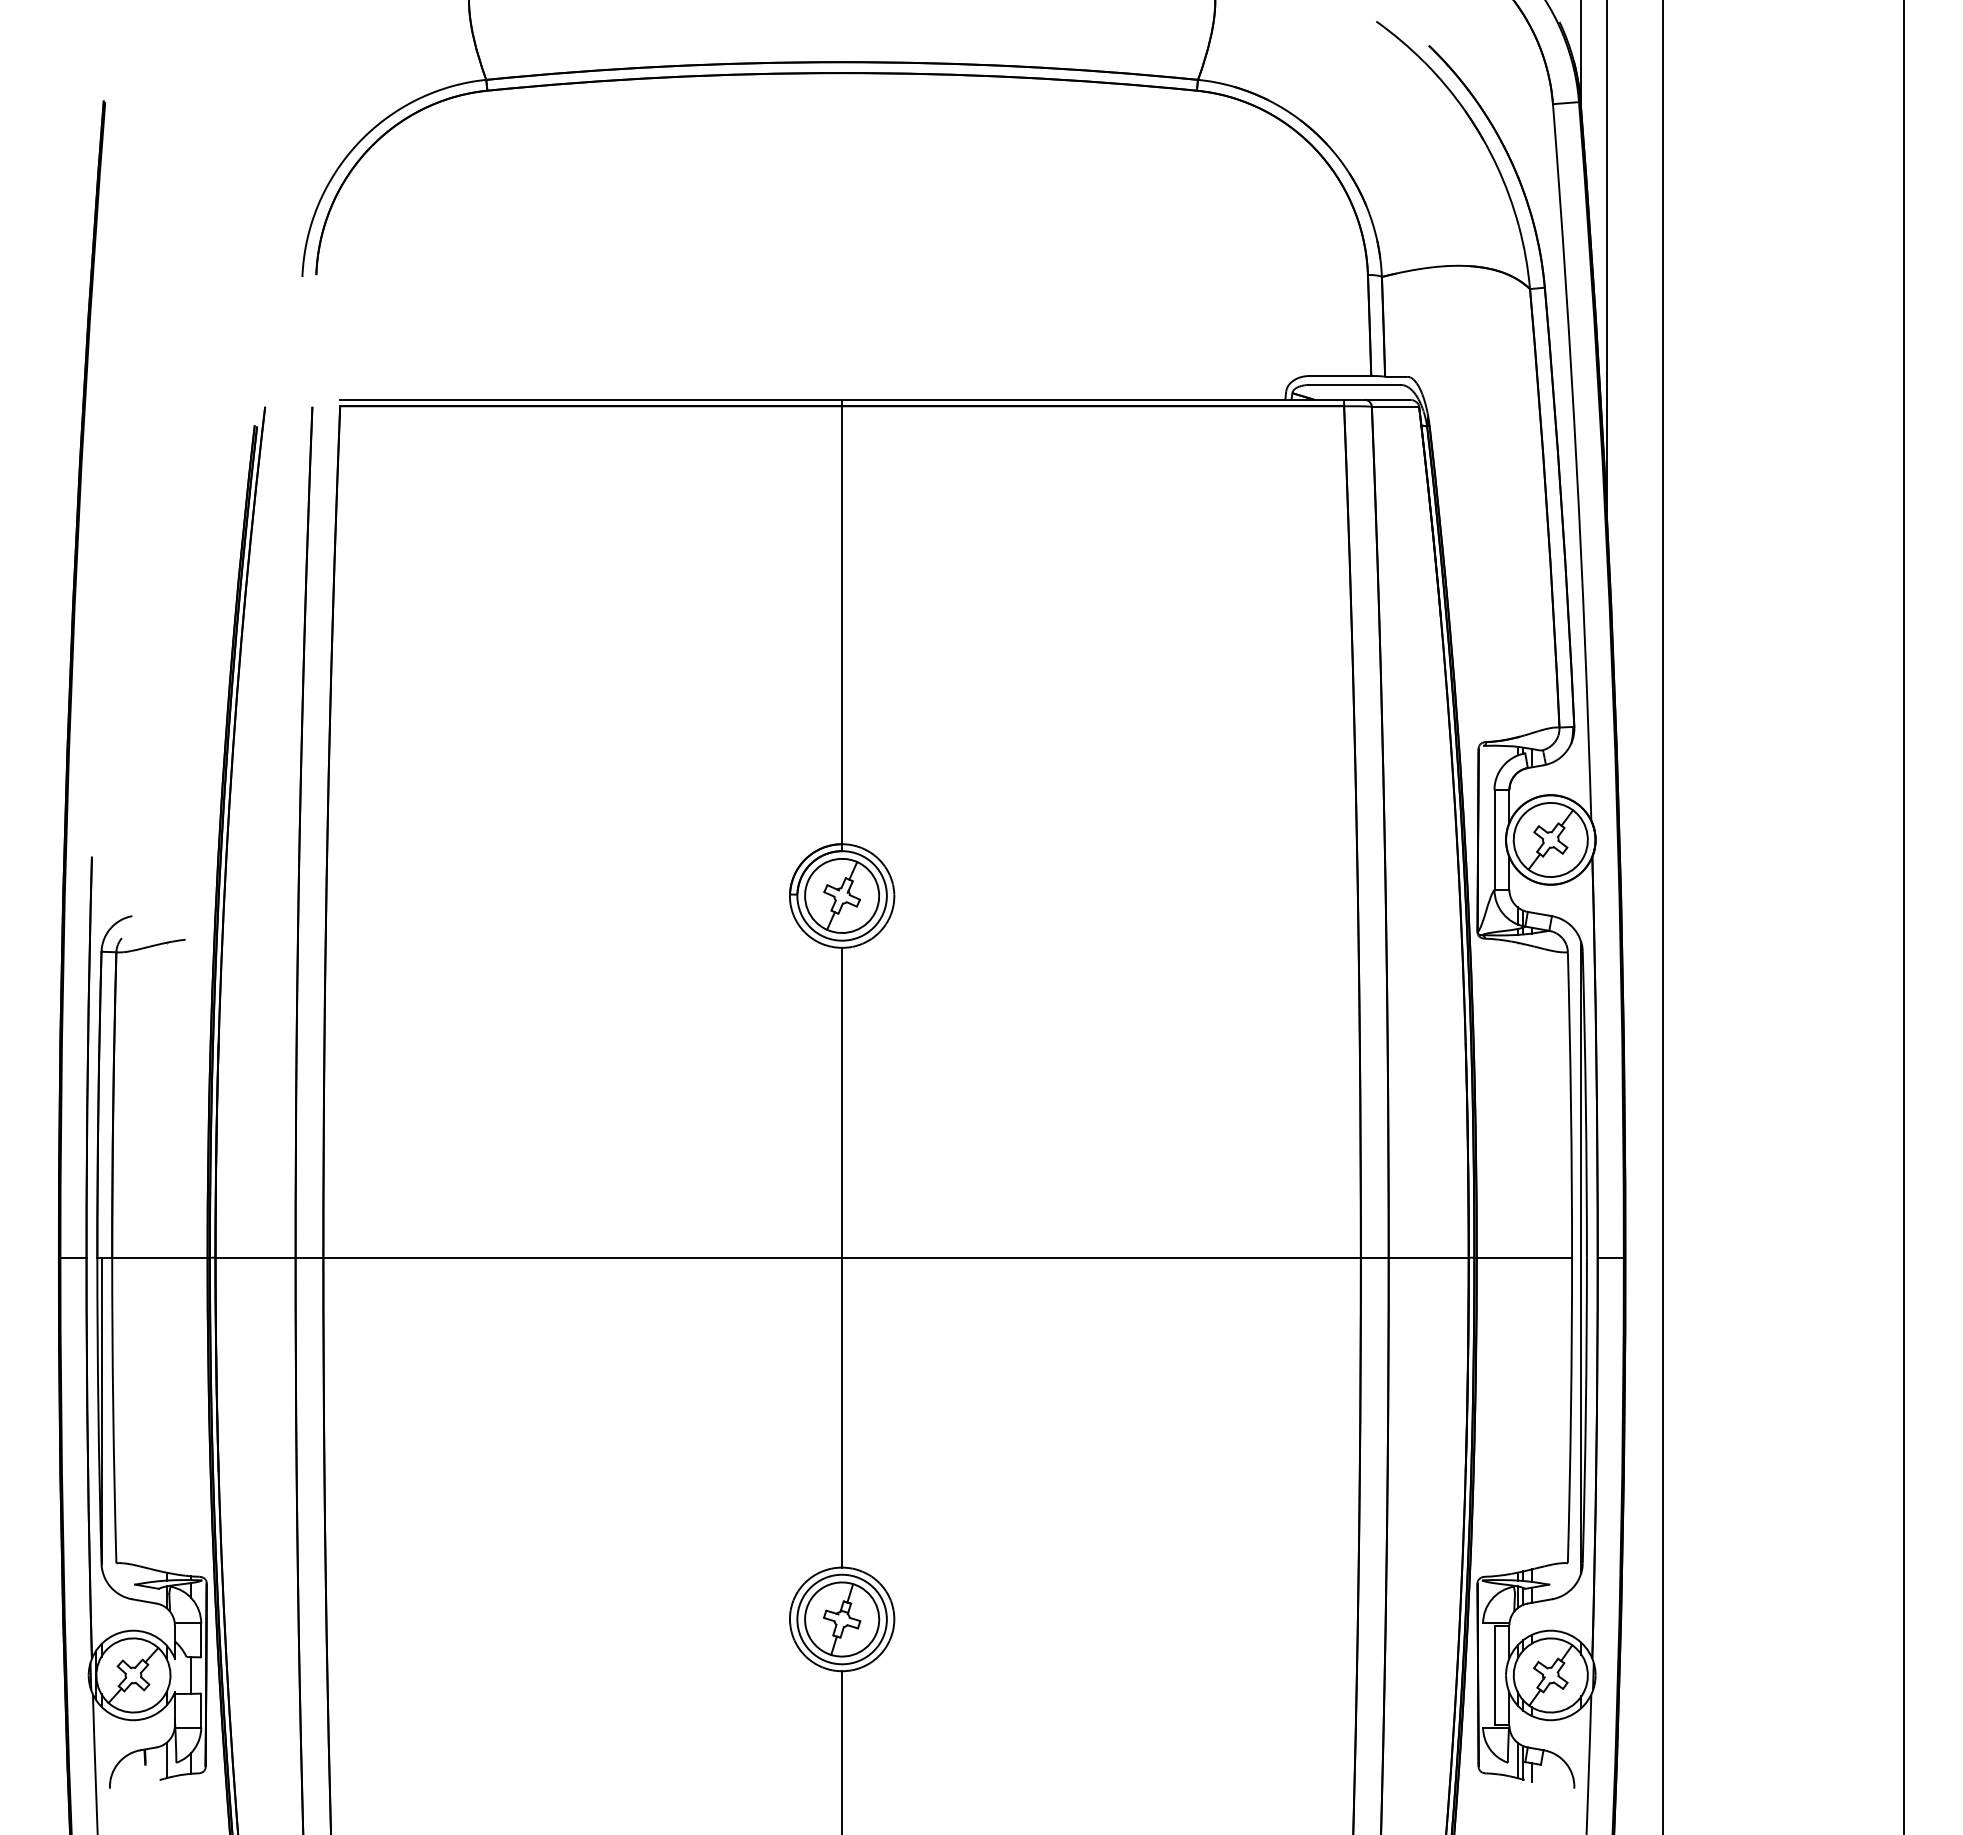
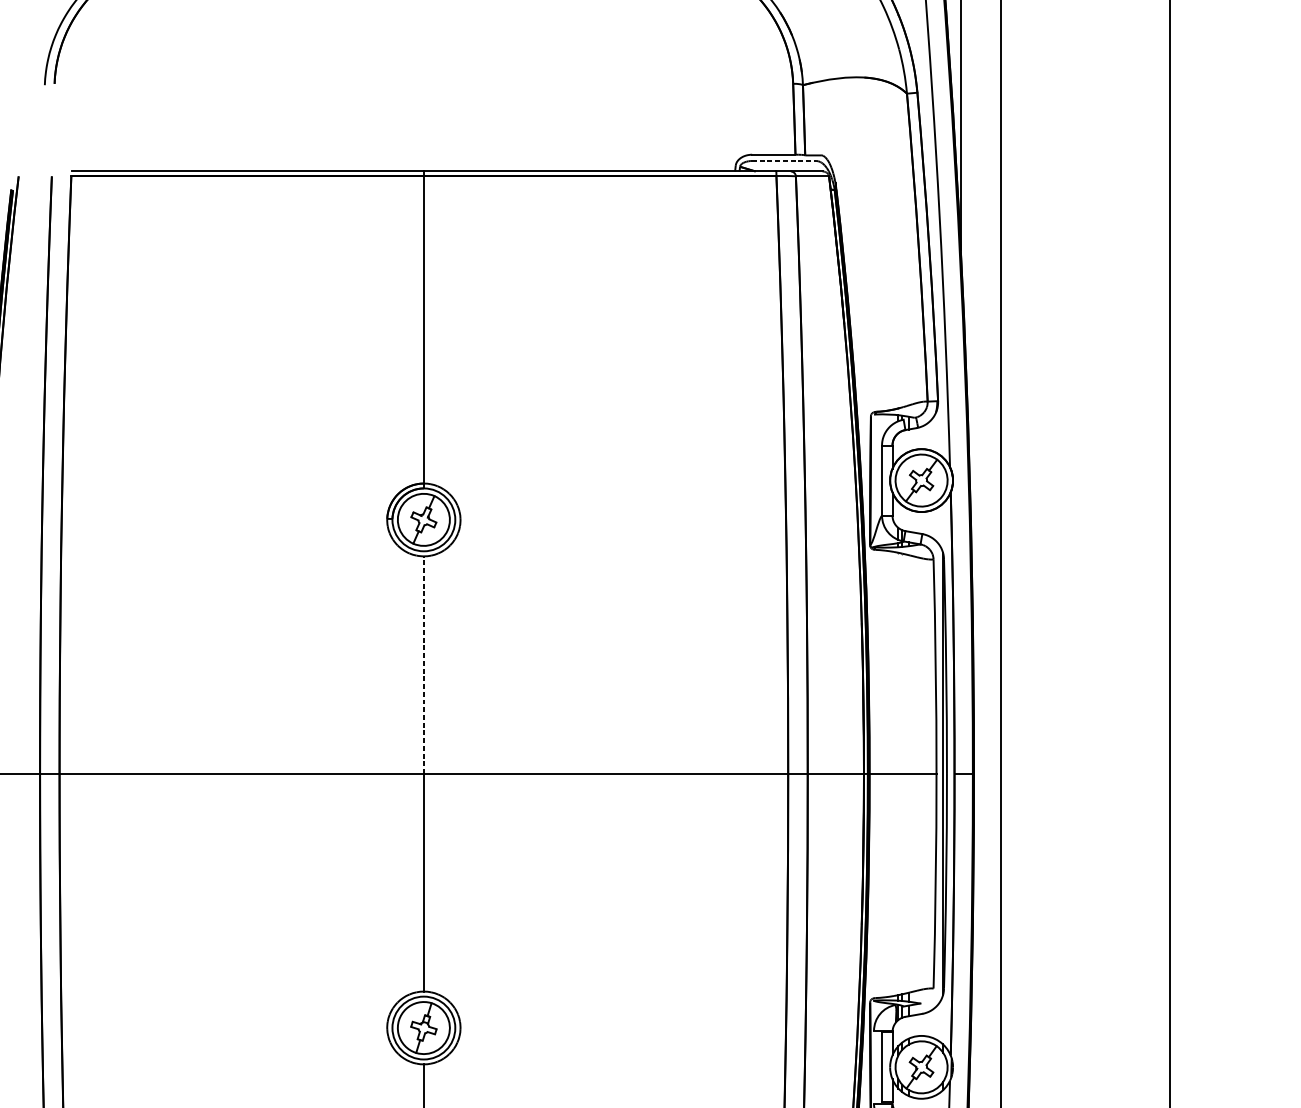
line: (1354, 384) -> (783, 160), solid -> dashed
line: (842, 1102) -> (424, 664), solid -> dashed

